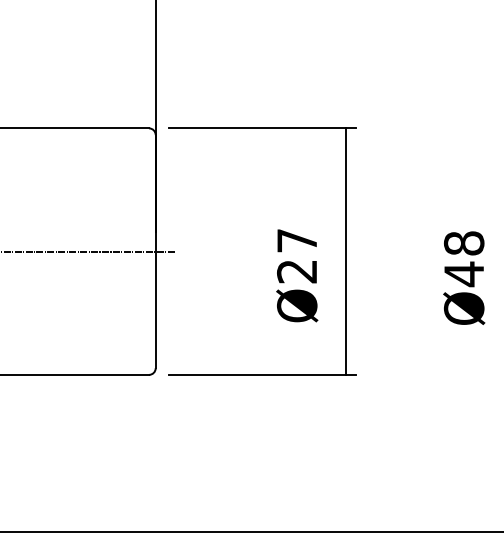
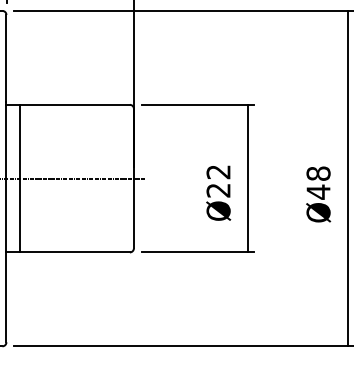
text: (297, 241) -> (218, 172), Ø27 -> Ø22

